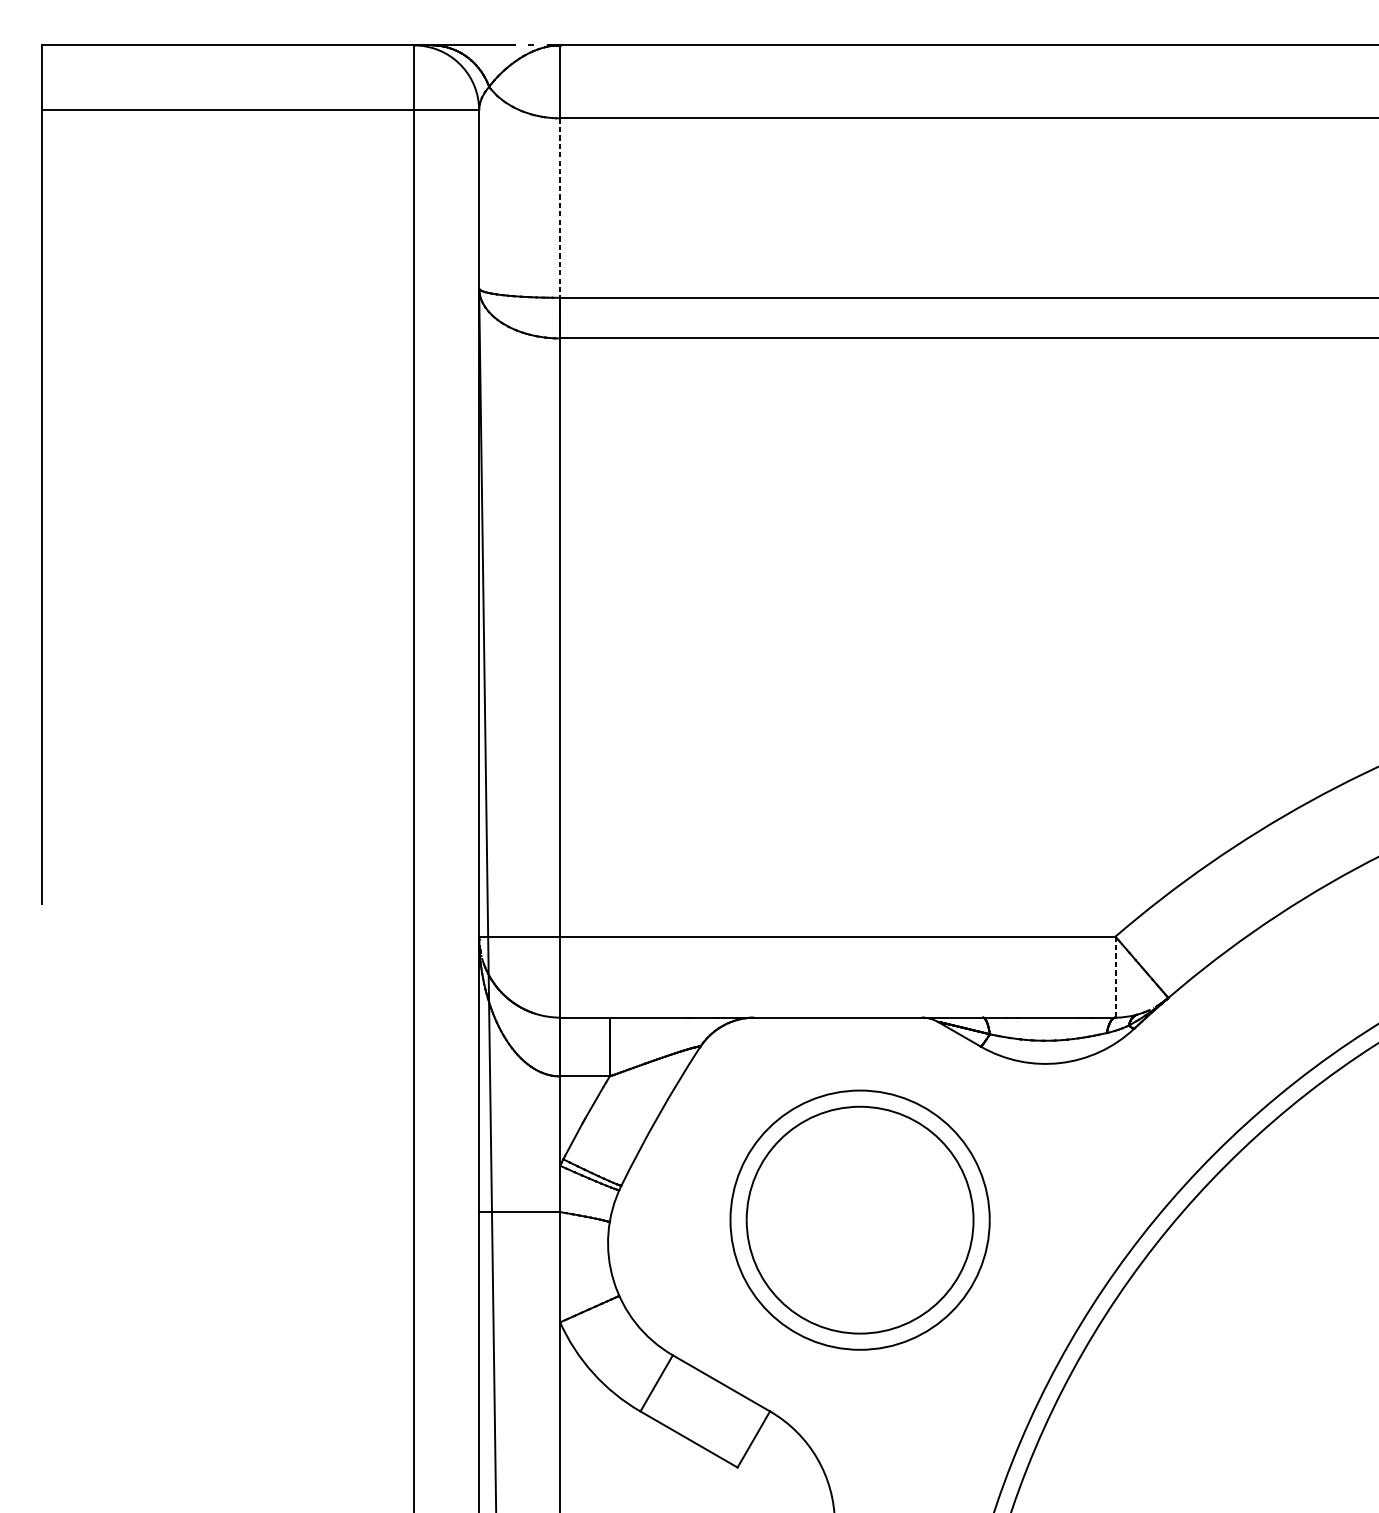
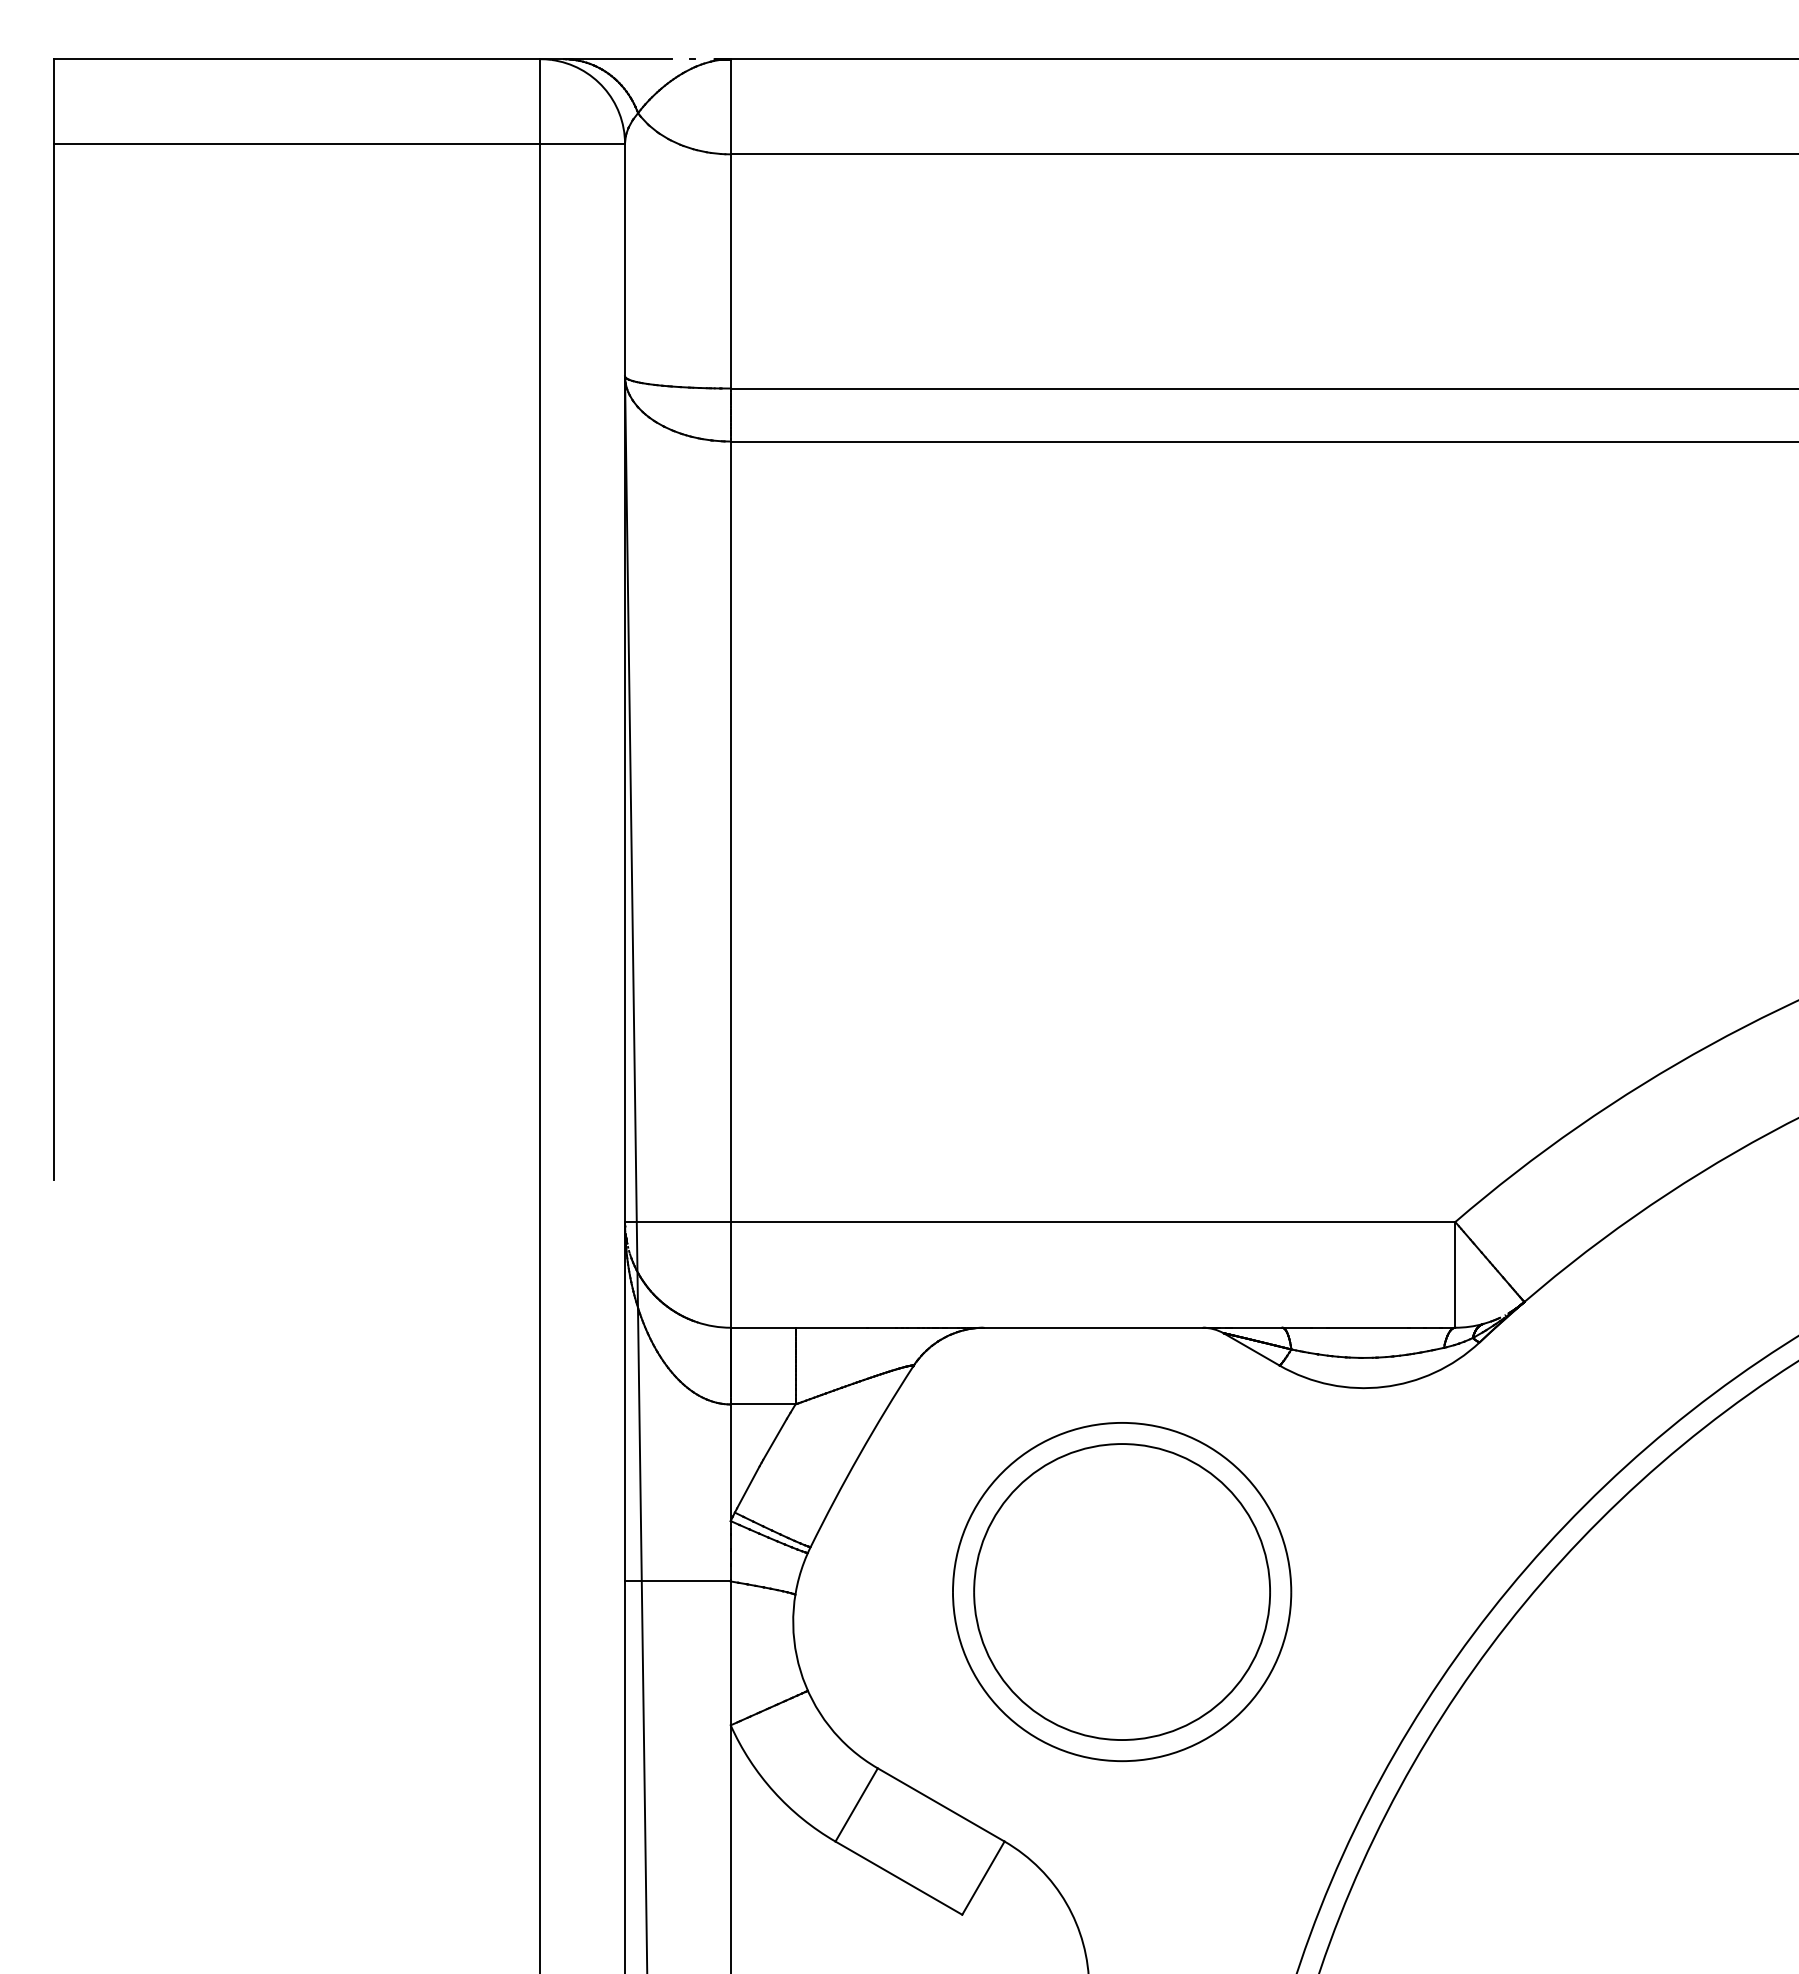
line: (559, 208) -> (730, 271), dashed -> solid
line: (1115, 976) -> (1455, 1274), dashed -> solid

